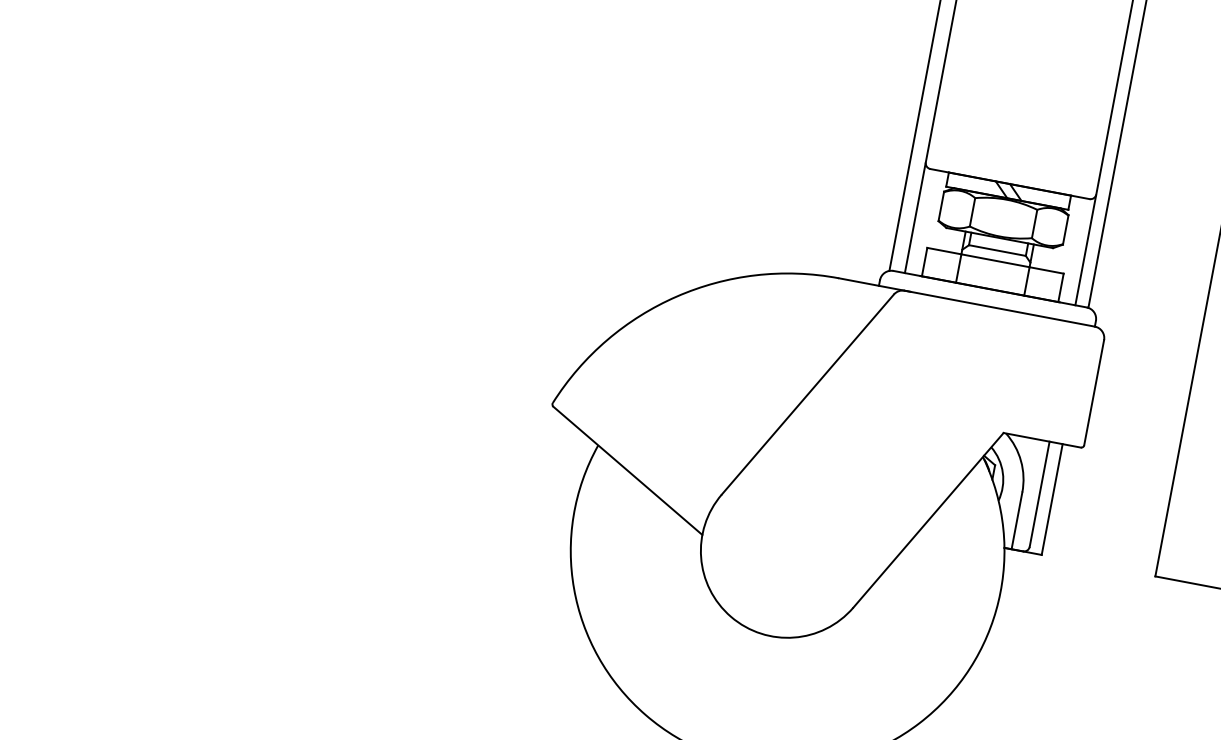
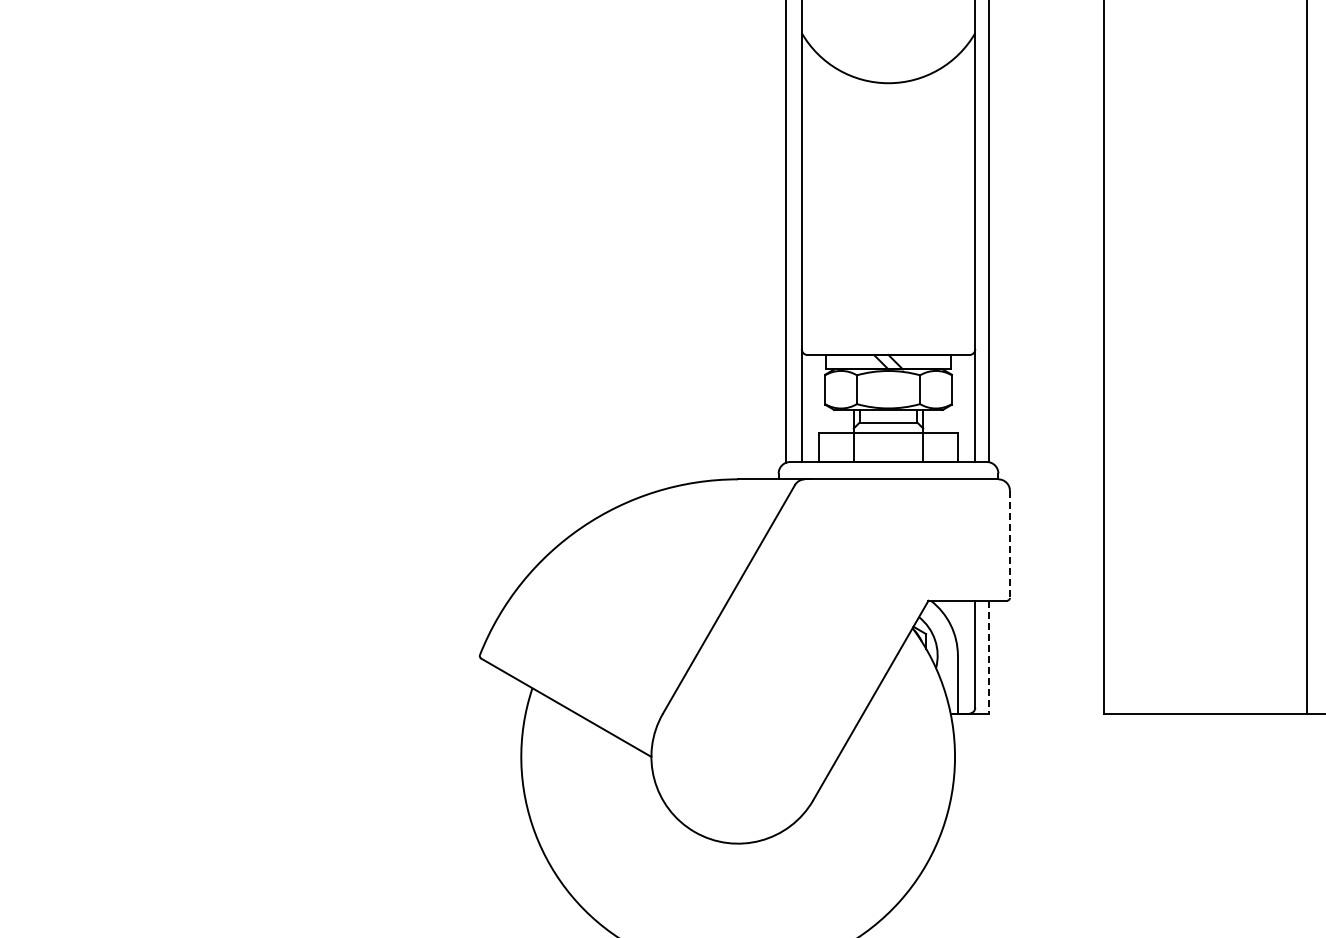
line: (1093, 392) -> (1009, 544), solid -> dashed
line: (1052, 499) -> (988, 657), solid -> dashed

